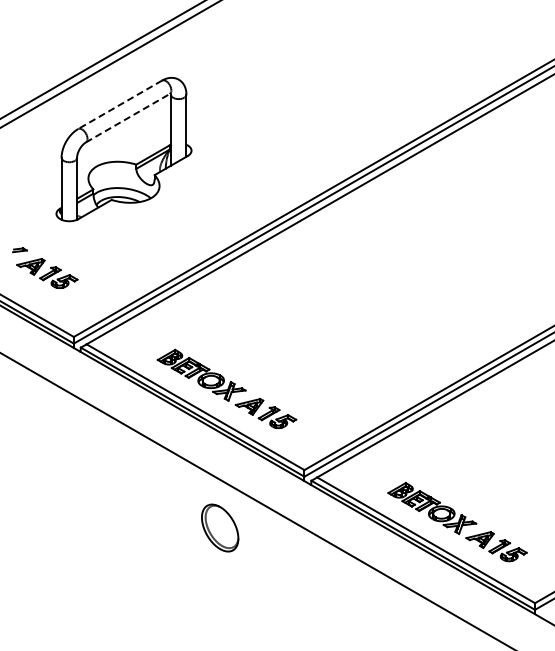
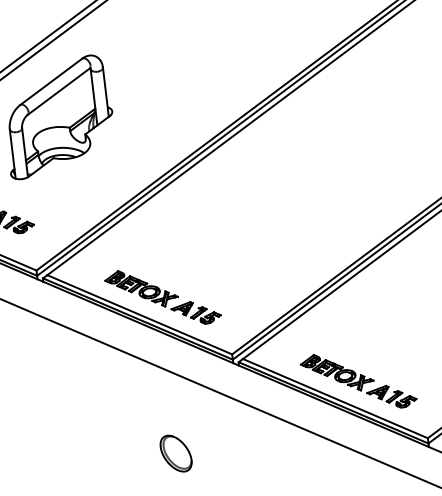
line: (119, 105) -> (50, 82), dashed -> solid
line: (128, 117) -> (59, 91), dashed -> solid
part: (220, 527) -> (176, 453), moved

